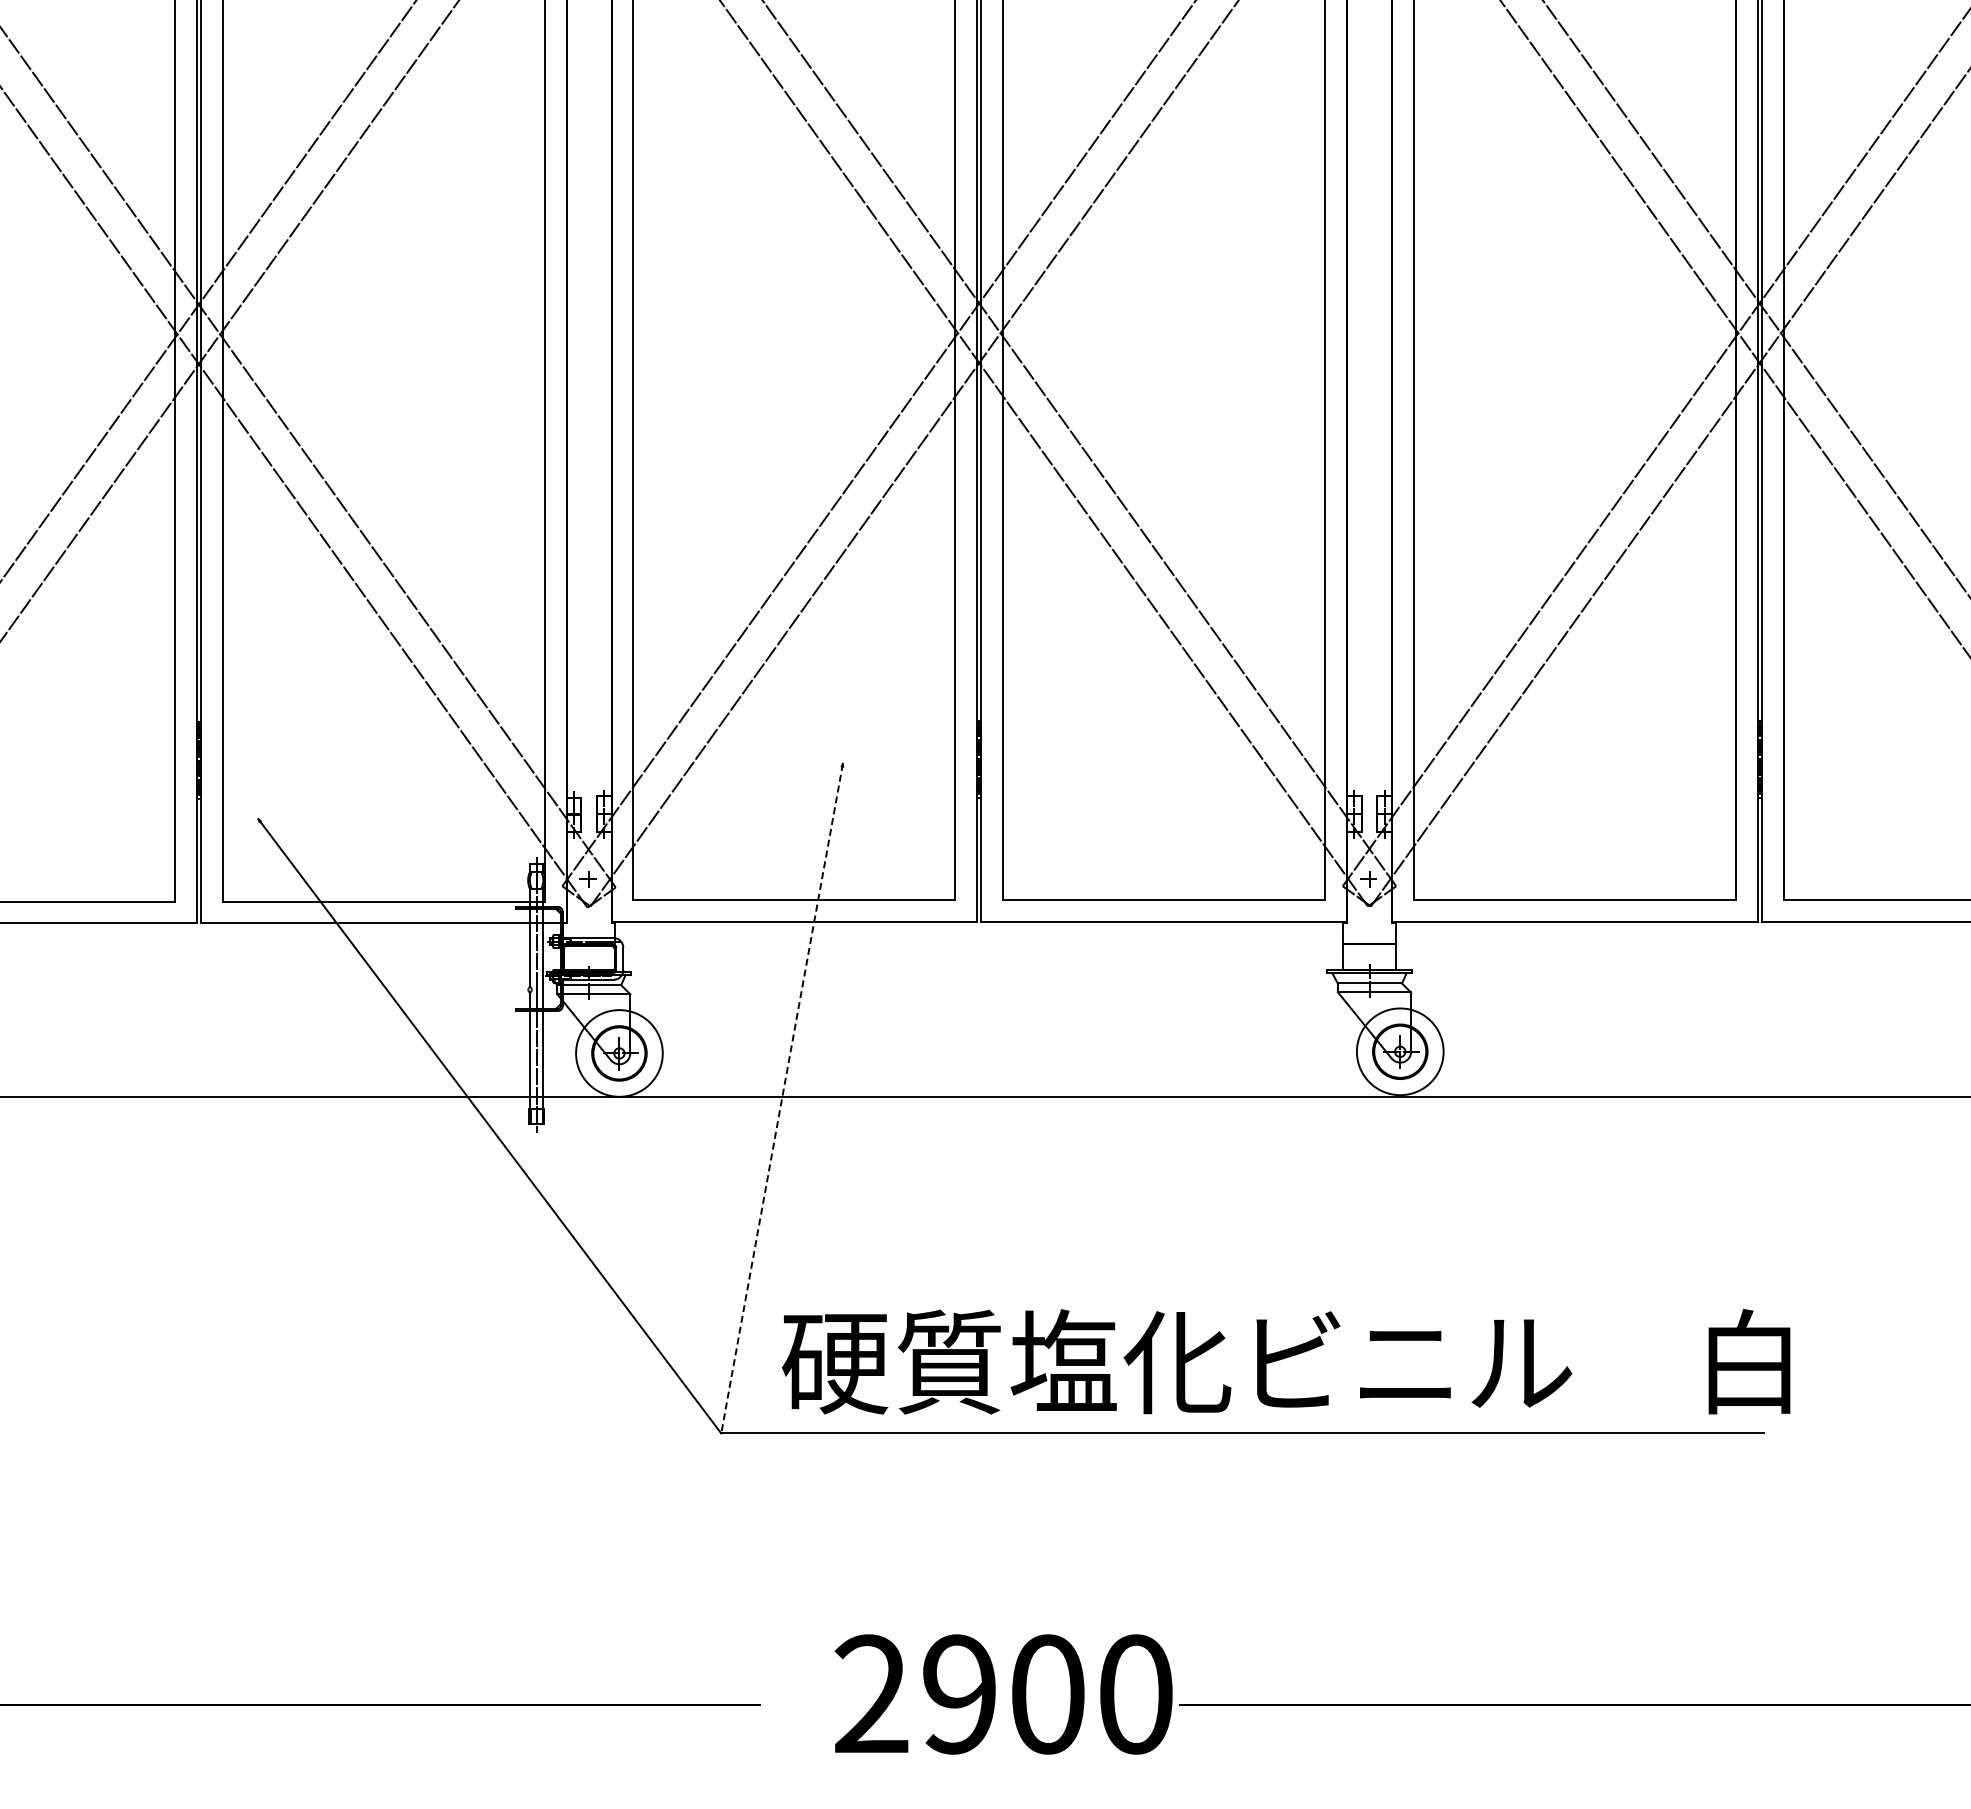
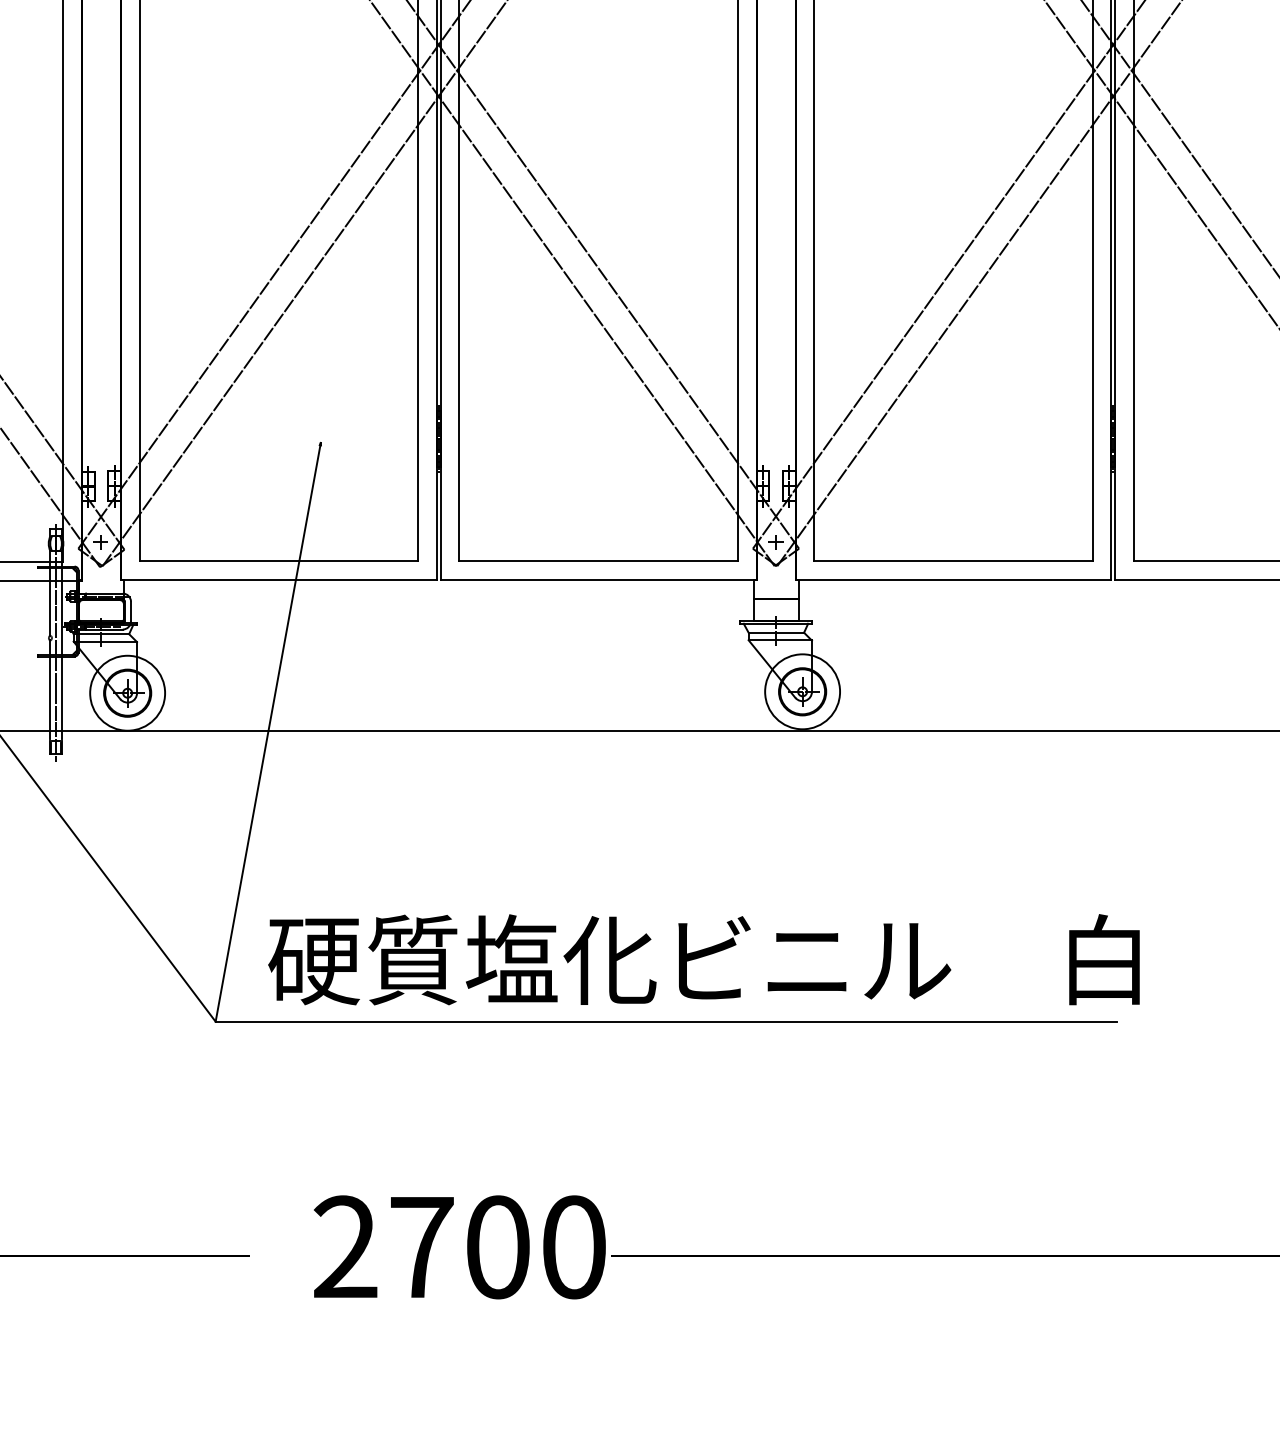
line: (781, 1099) -> (267, 733), dashed -> solid
text: (959, 1694) -> (421, 1247), 2900 -> 2700

